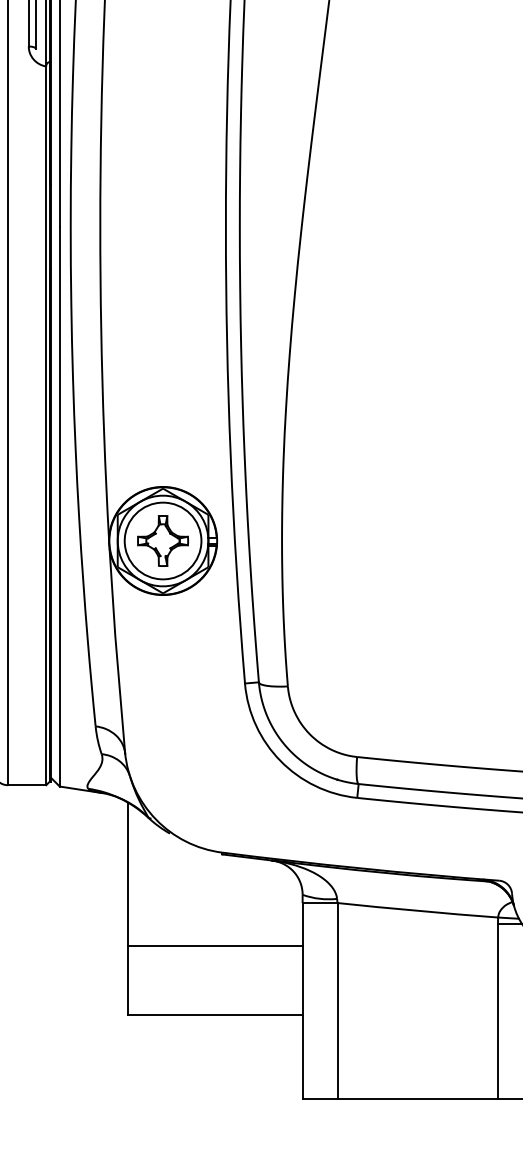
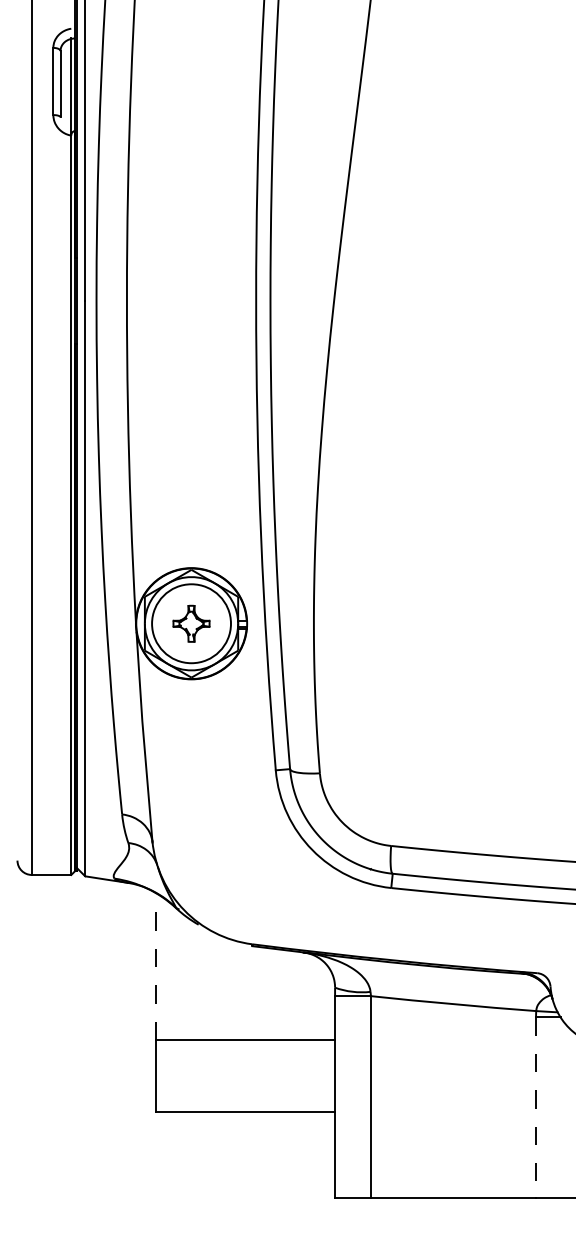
part: (163, 540) -> (191, 623), size x0.7
line: (128, 874) -> (155, 966), solid -> dashed
line: (498, 1012) -> (536, 1108), solid -> dashed

